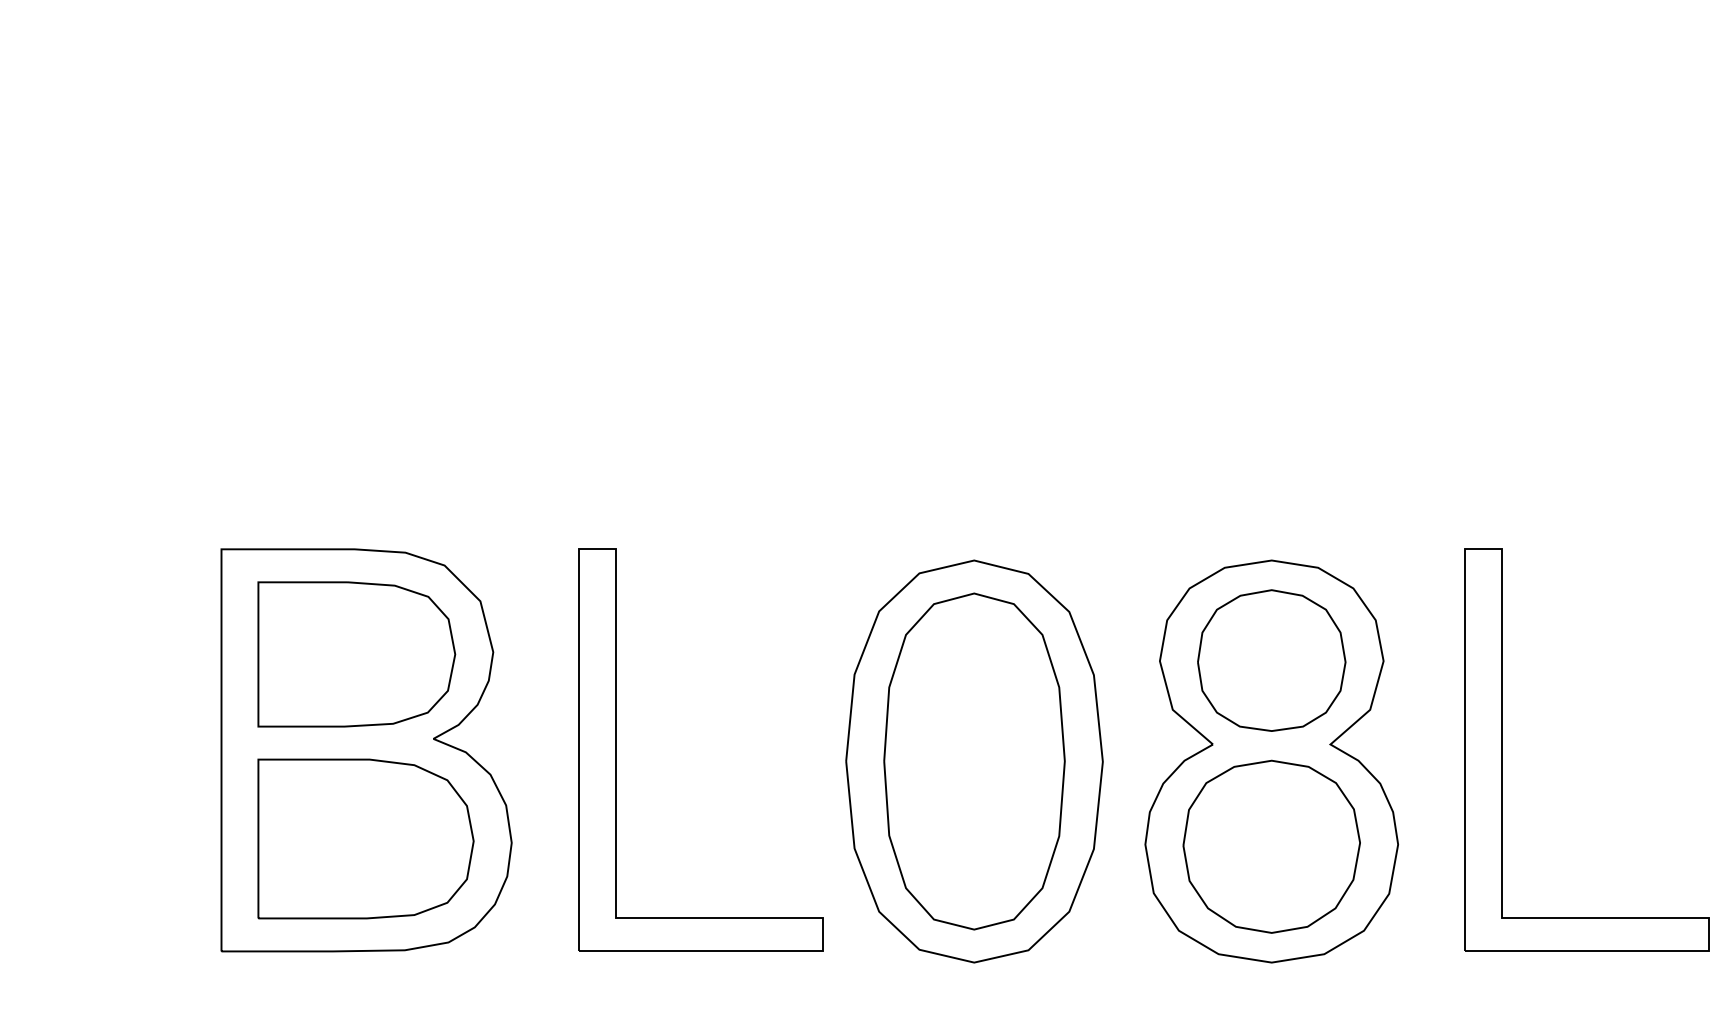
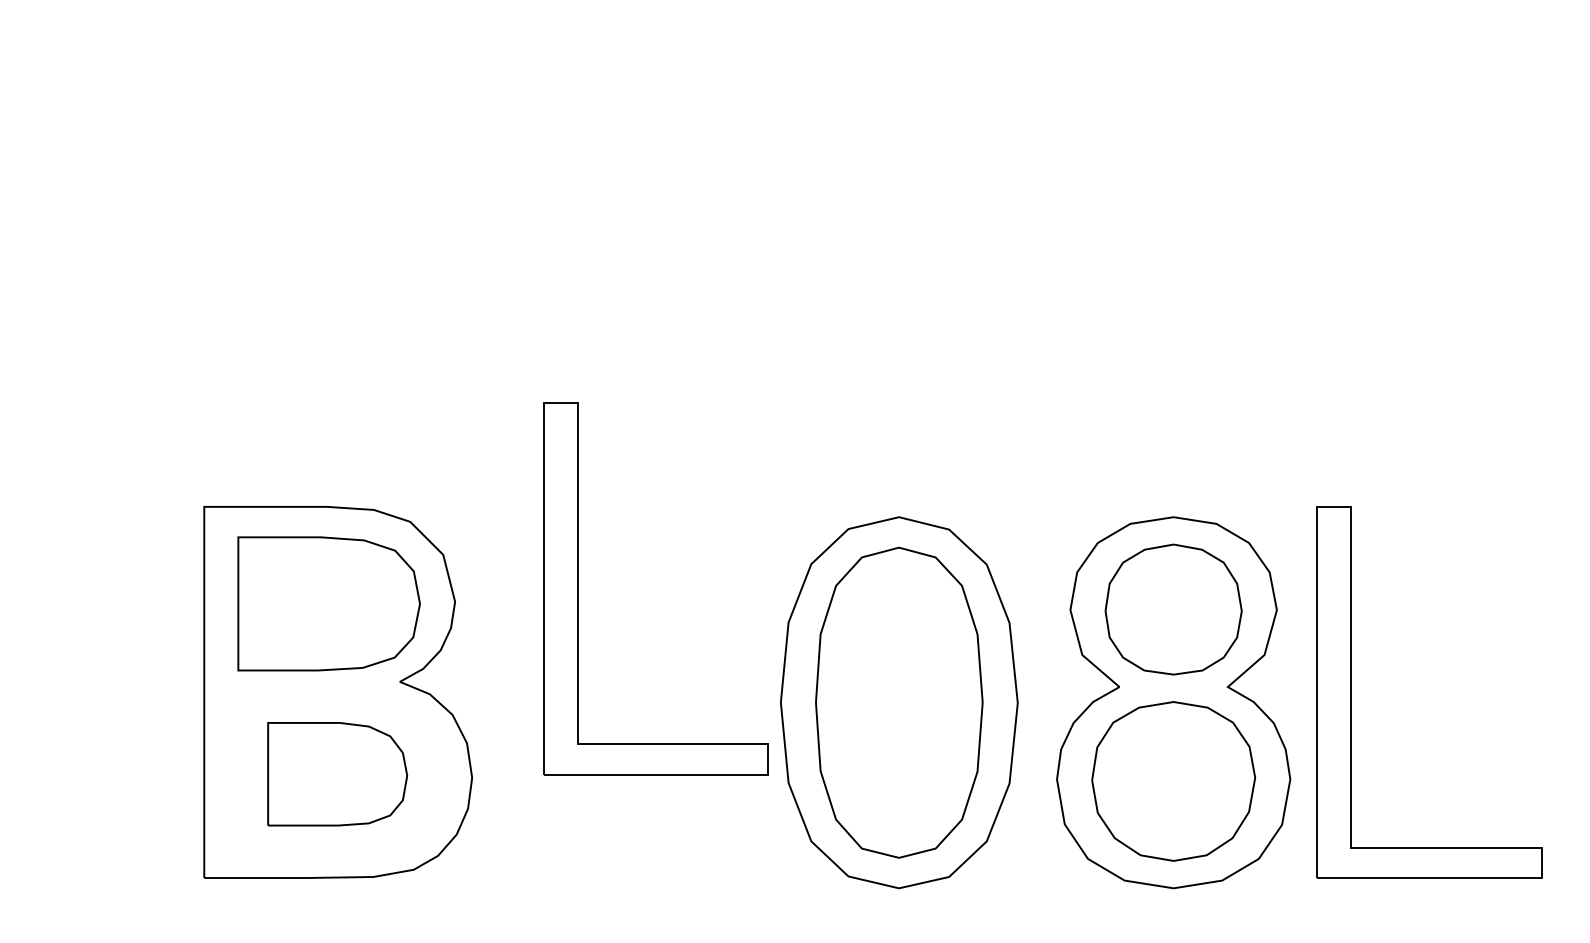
part: (616, 749) -> (578, 588), moved
part: (1502, 749) -> (1351, 691), moved
part: (365, 838) -> (337, 773), size x0.7

